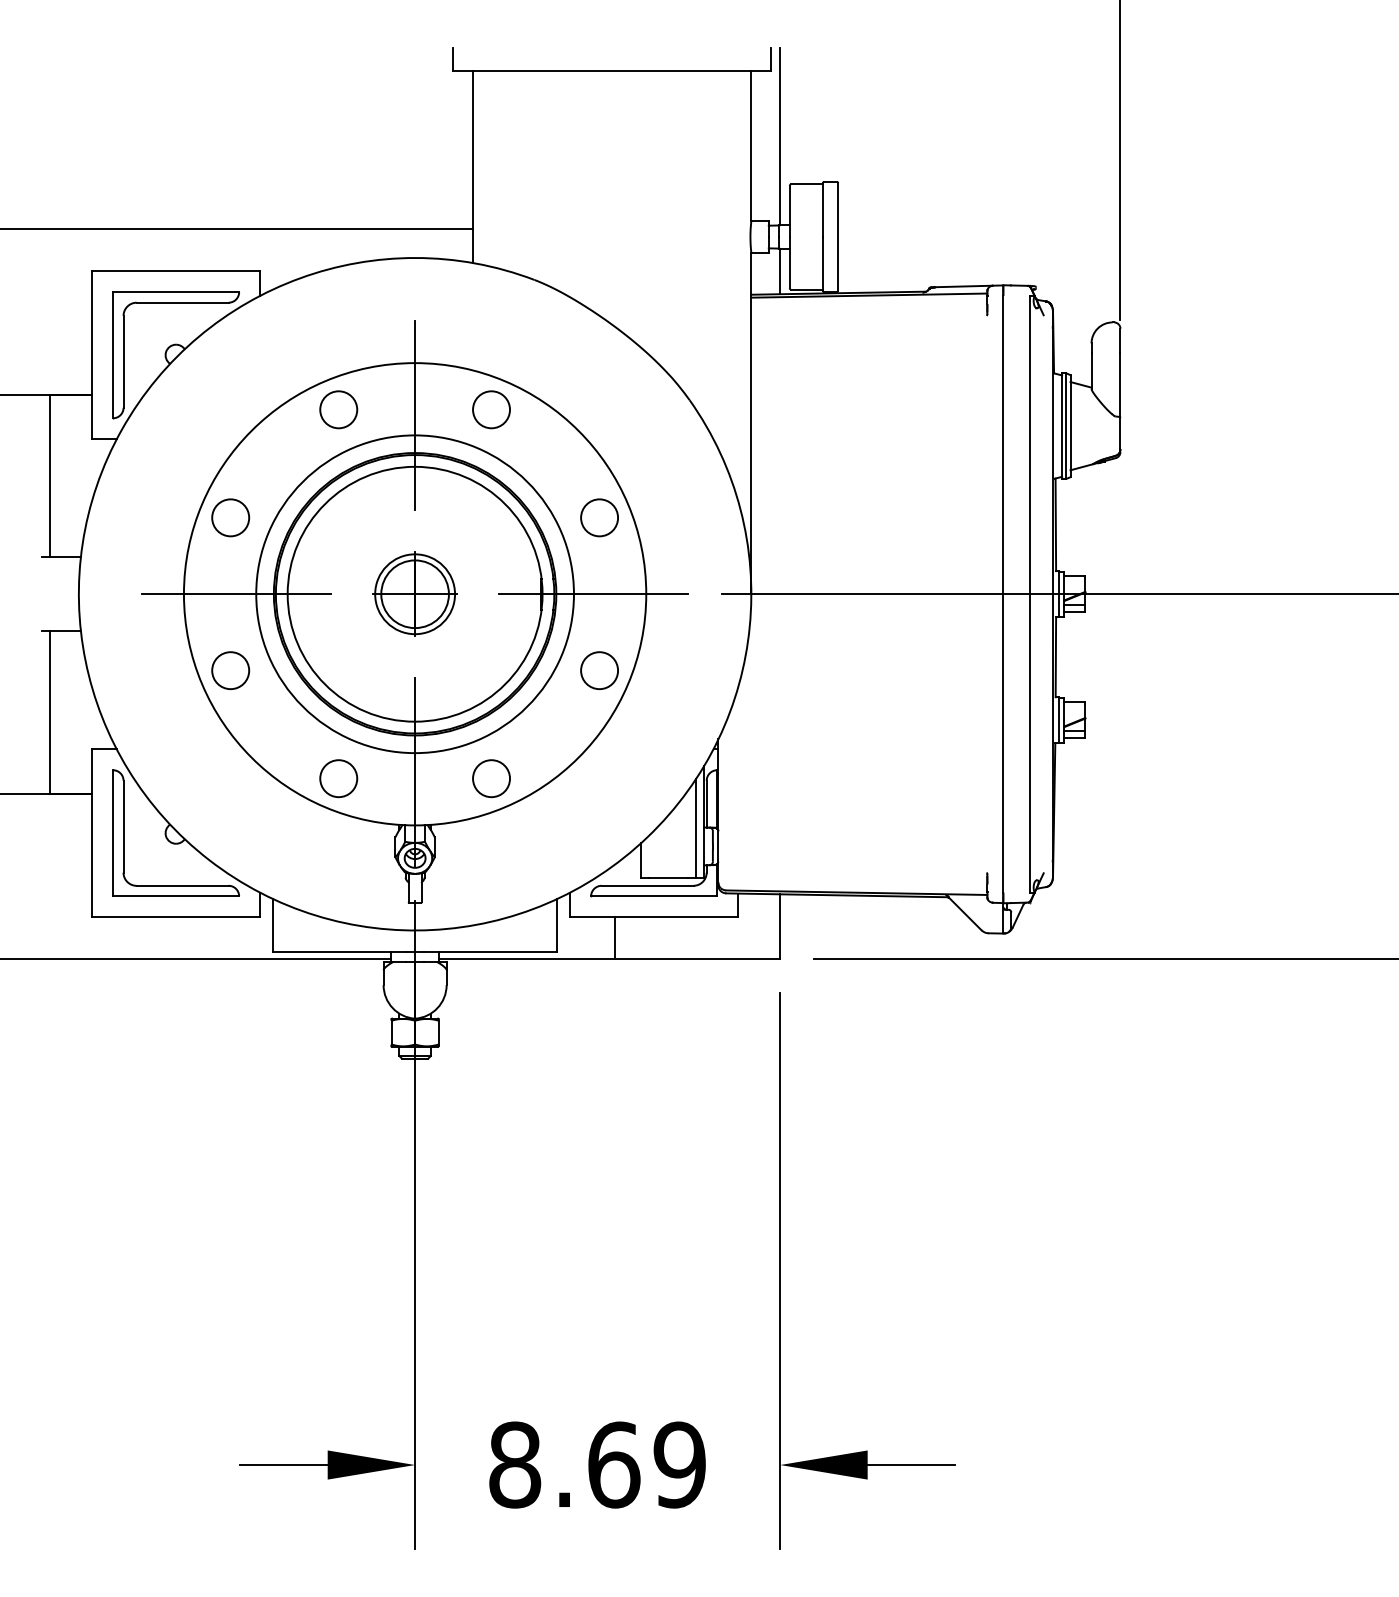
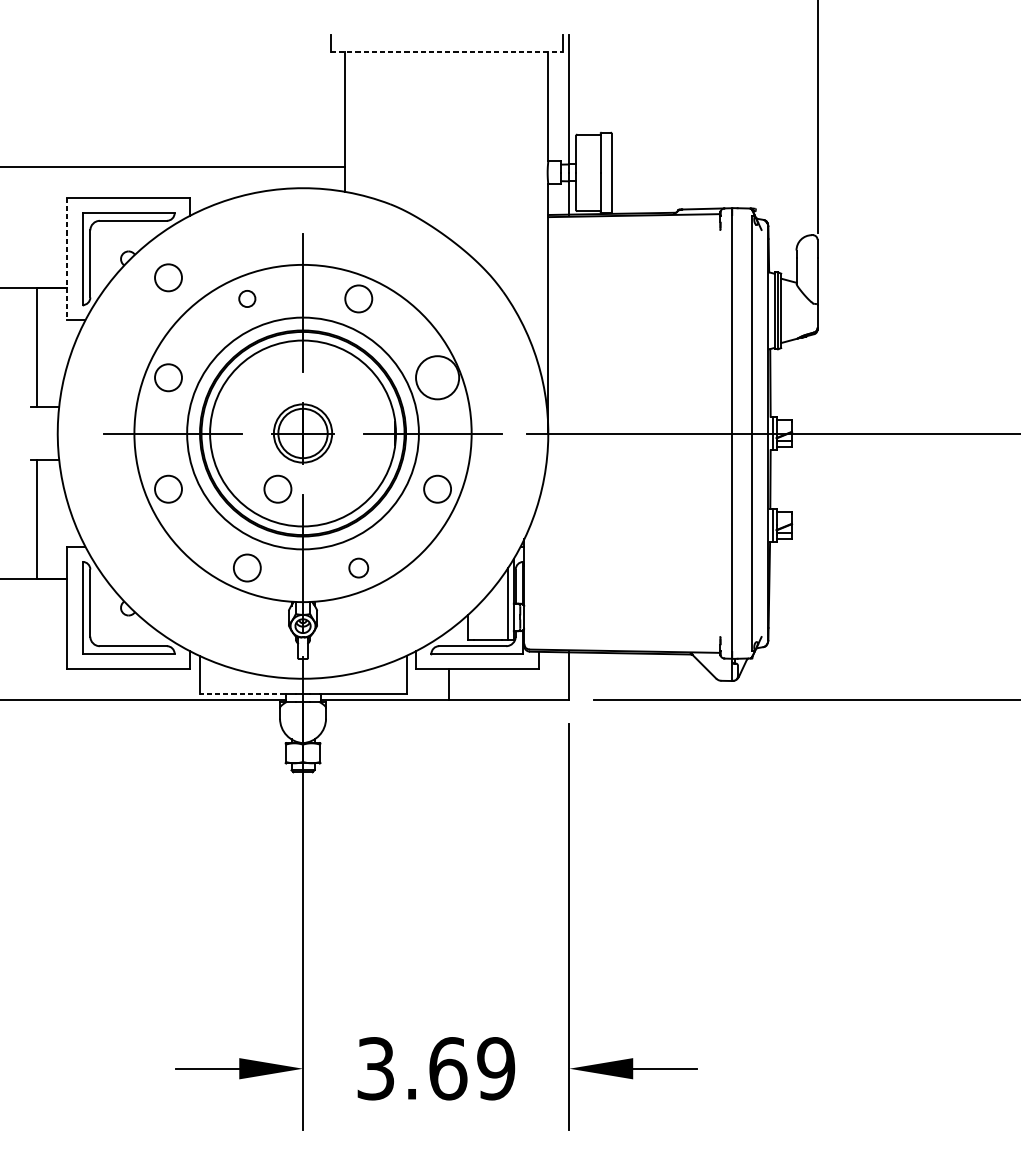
line: (612, 71) -> (447, 52), solid -> dashed
line: (92, 355) -> (67, 259), solid -> dashed
circle: (230, 380) -> (168, 277), added
circle: (338, 409) -> (247, 298), size x0.6
circle: (599, 517) -> (437, 377), size x1.6
circle: (380, 670) -> (277, 489), added
circle: (491, 778) -> (358, 567), size x0.7
line: (332, 951) -> (242, 694), solid -> dashed
text: (515, 1464) -> (376, 1068), 8.69 -> 3.69

